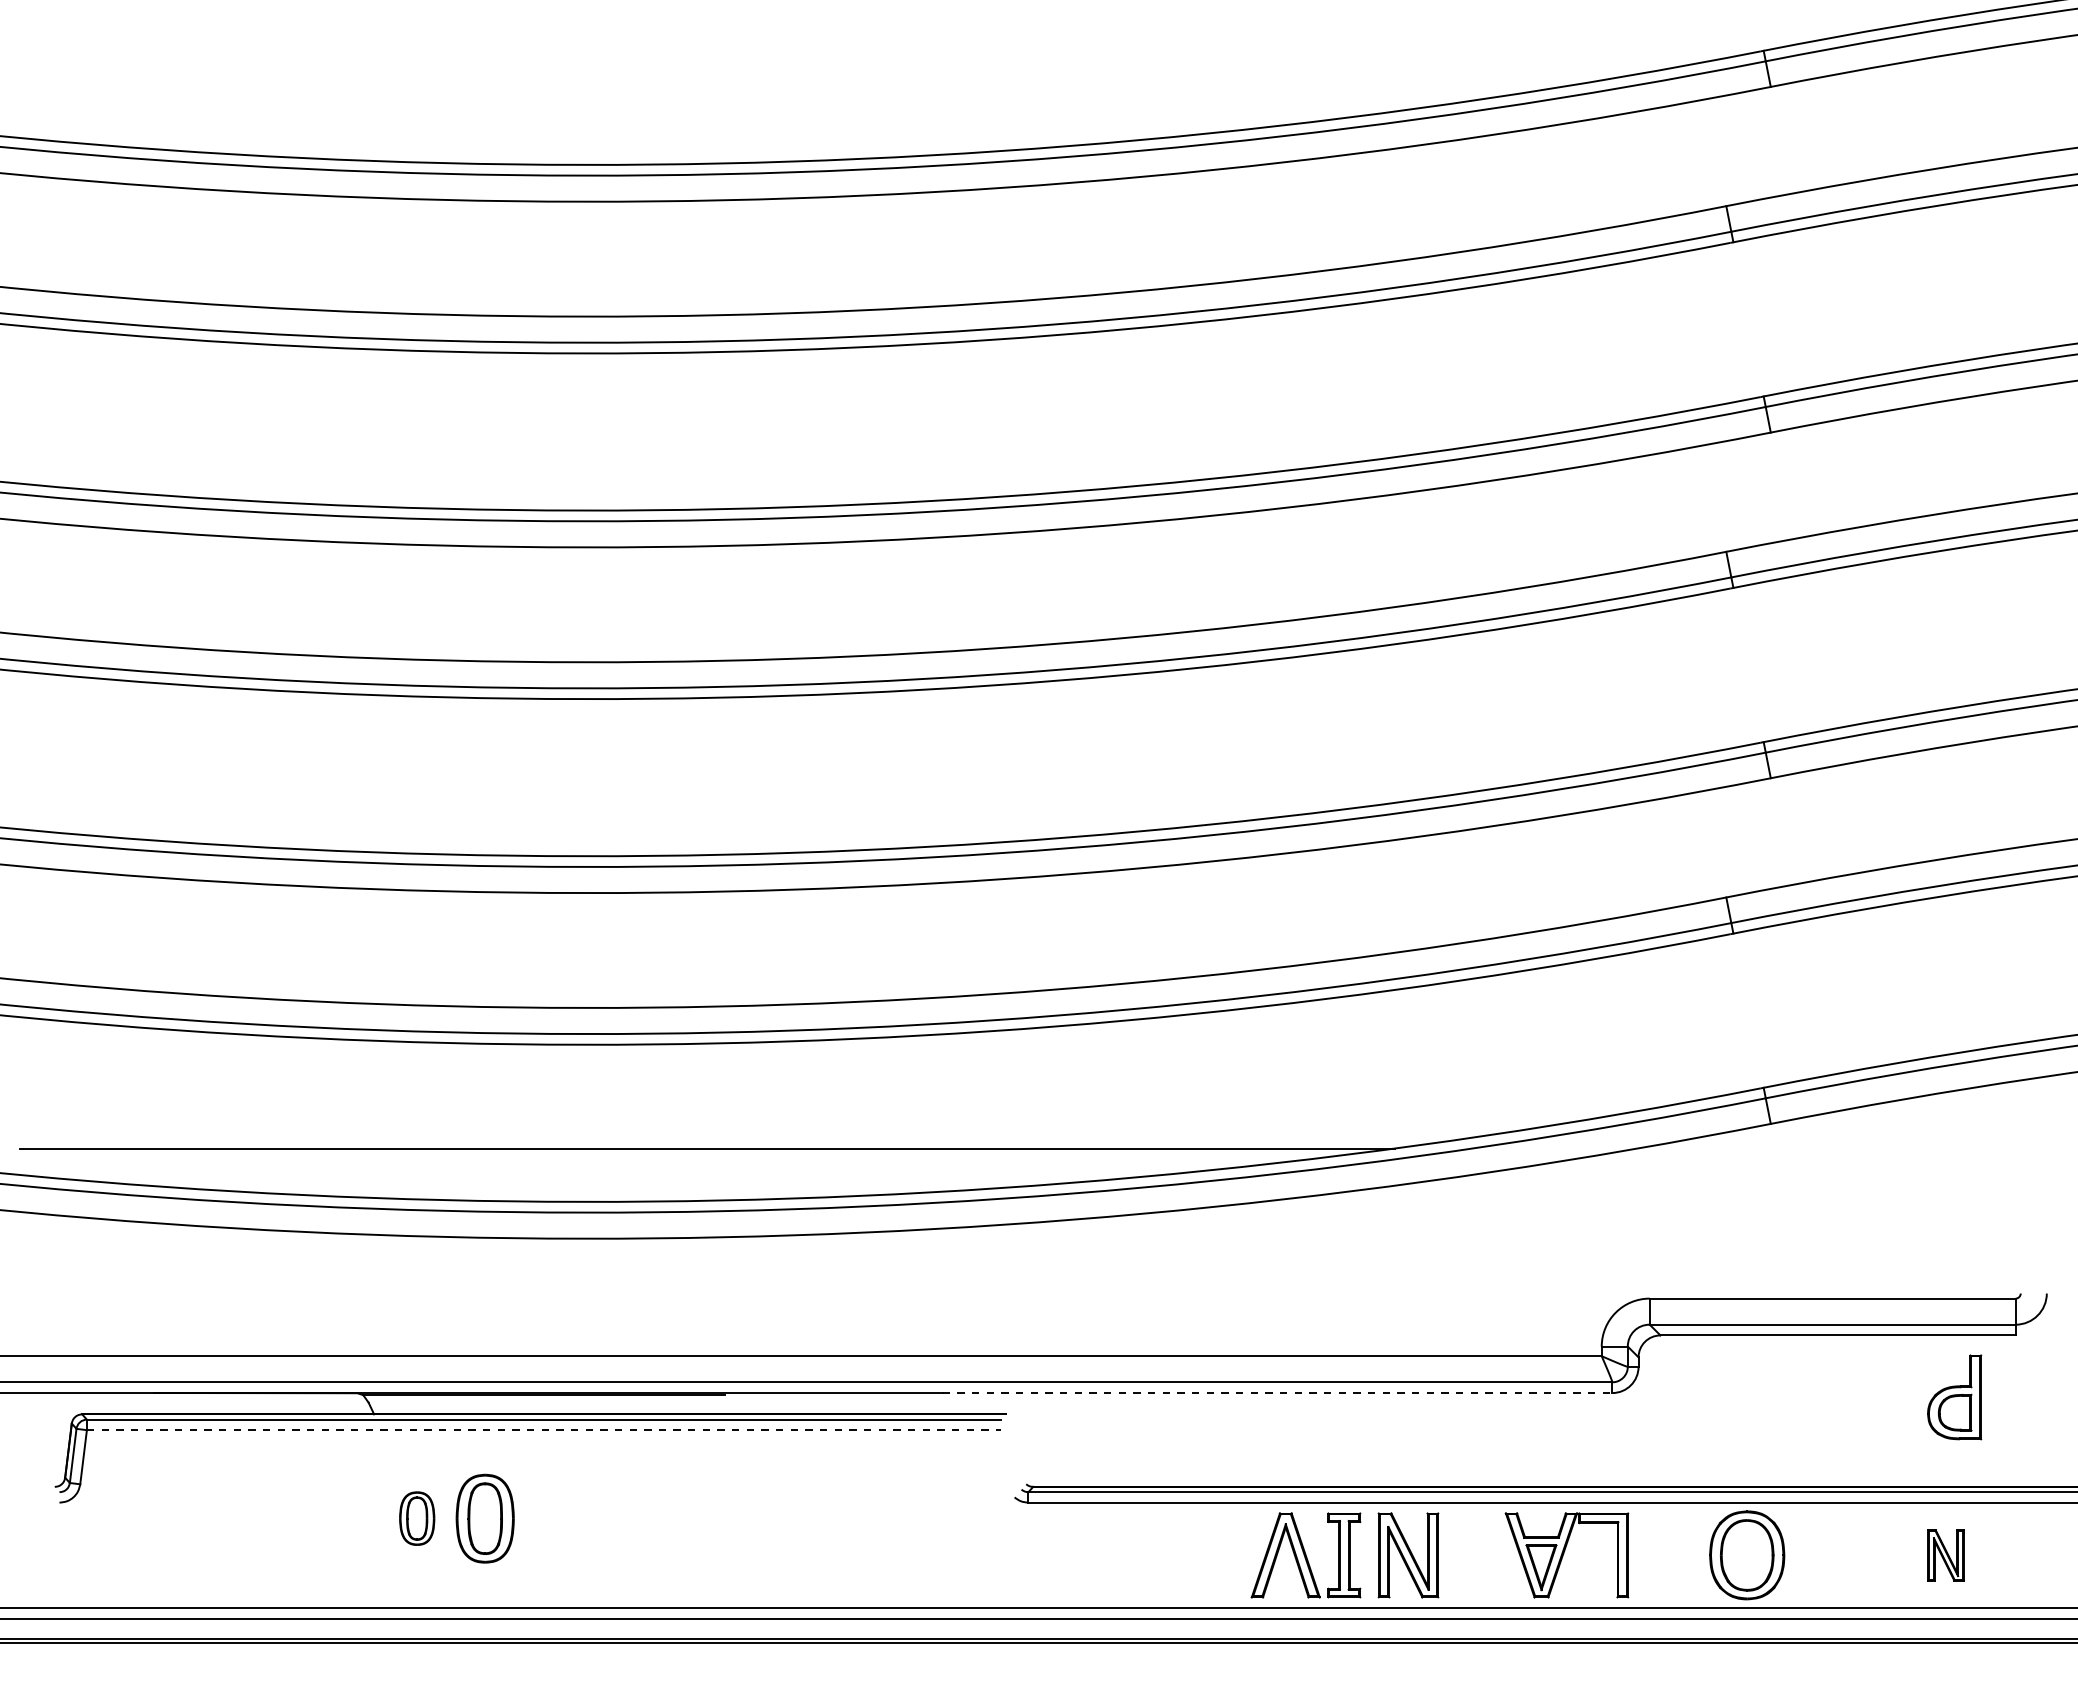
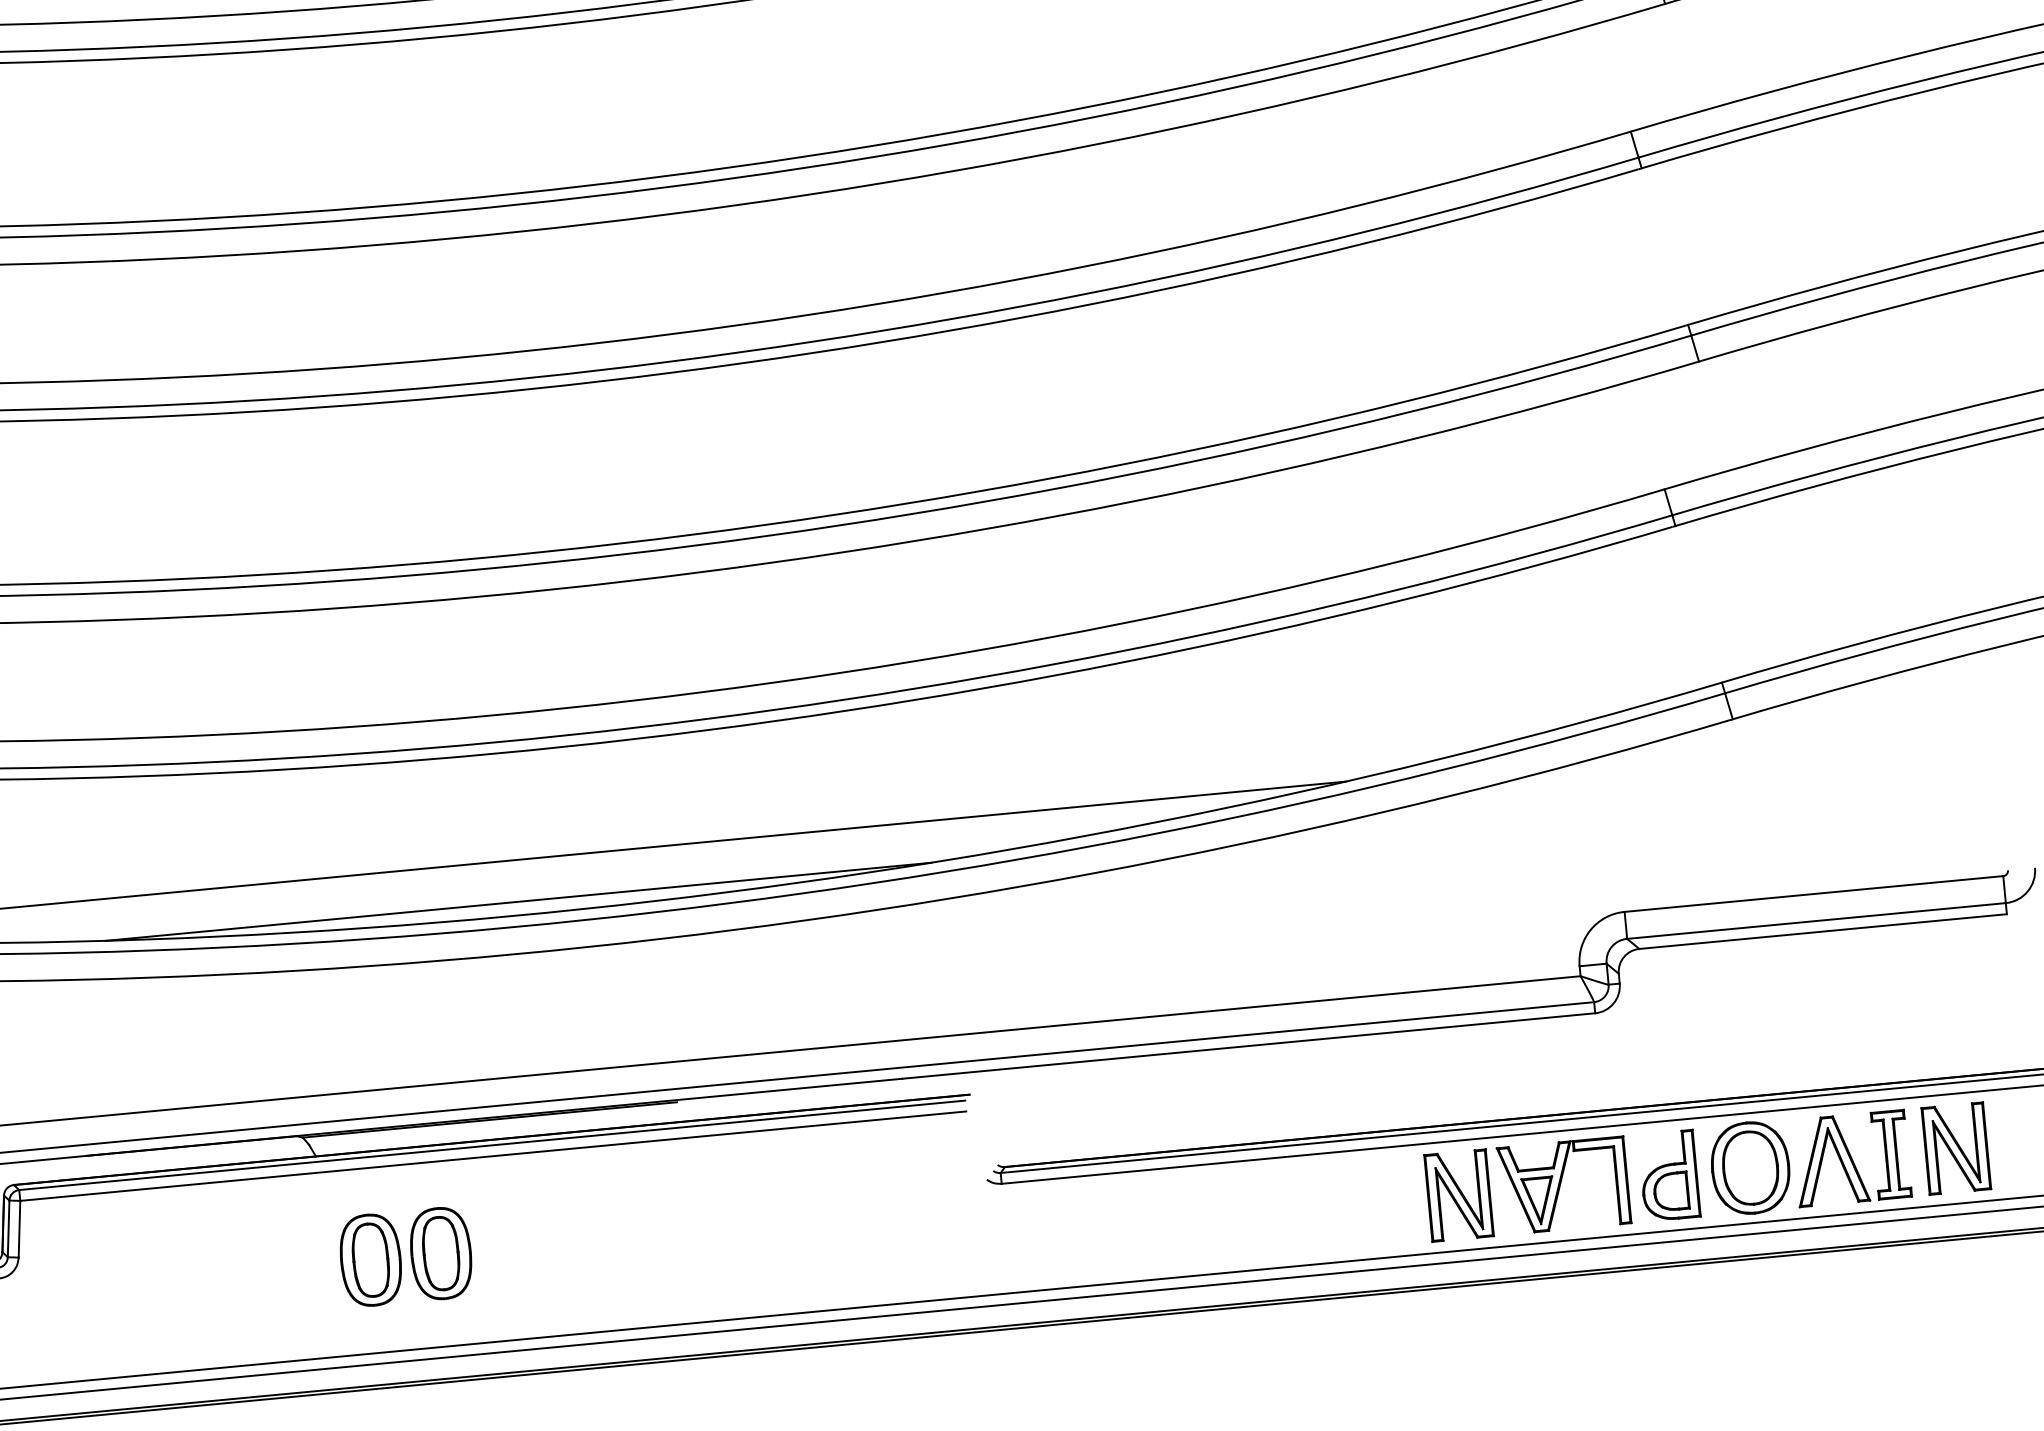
line: (591, 1188) -> (518, 901), added
line: (1277, 1393) -> (1248, 1046), dashed -> solid
part: (1954, 1397) -> (1669, 1175), moved
line: (544, 1430) -> (493, 1156), dashed -> solid
part: (416, 1518) -> (369, 1260), size x1.67
part: (1305, 1555) -> (1851, 1158), moved
part: (1408, 1555) -> (1459, 1195), moved
part: (1945, 1555) -> (1955, 1148), size x1.67

